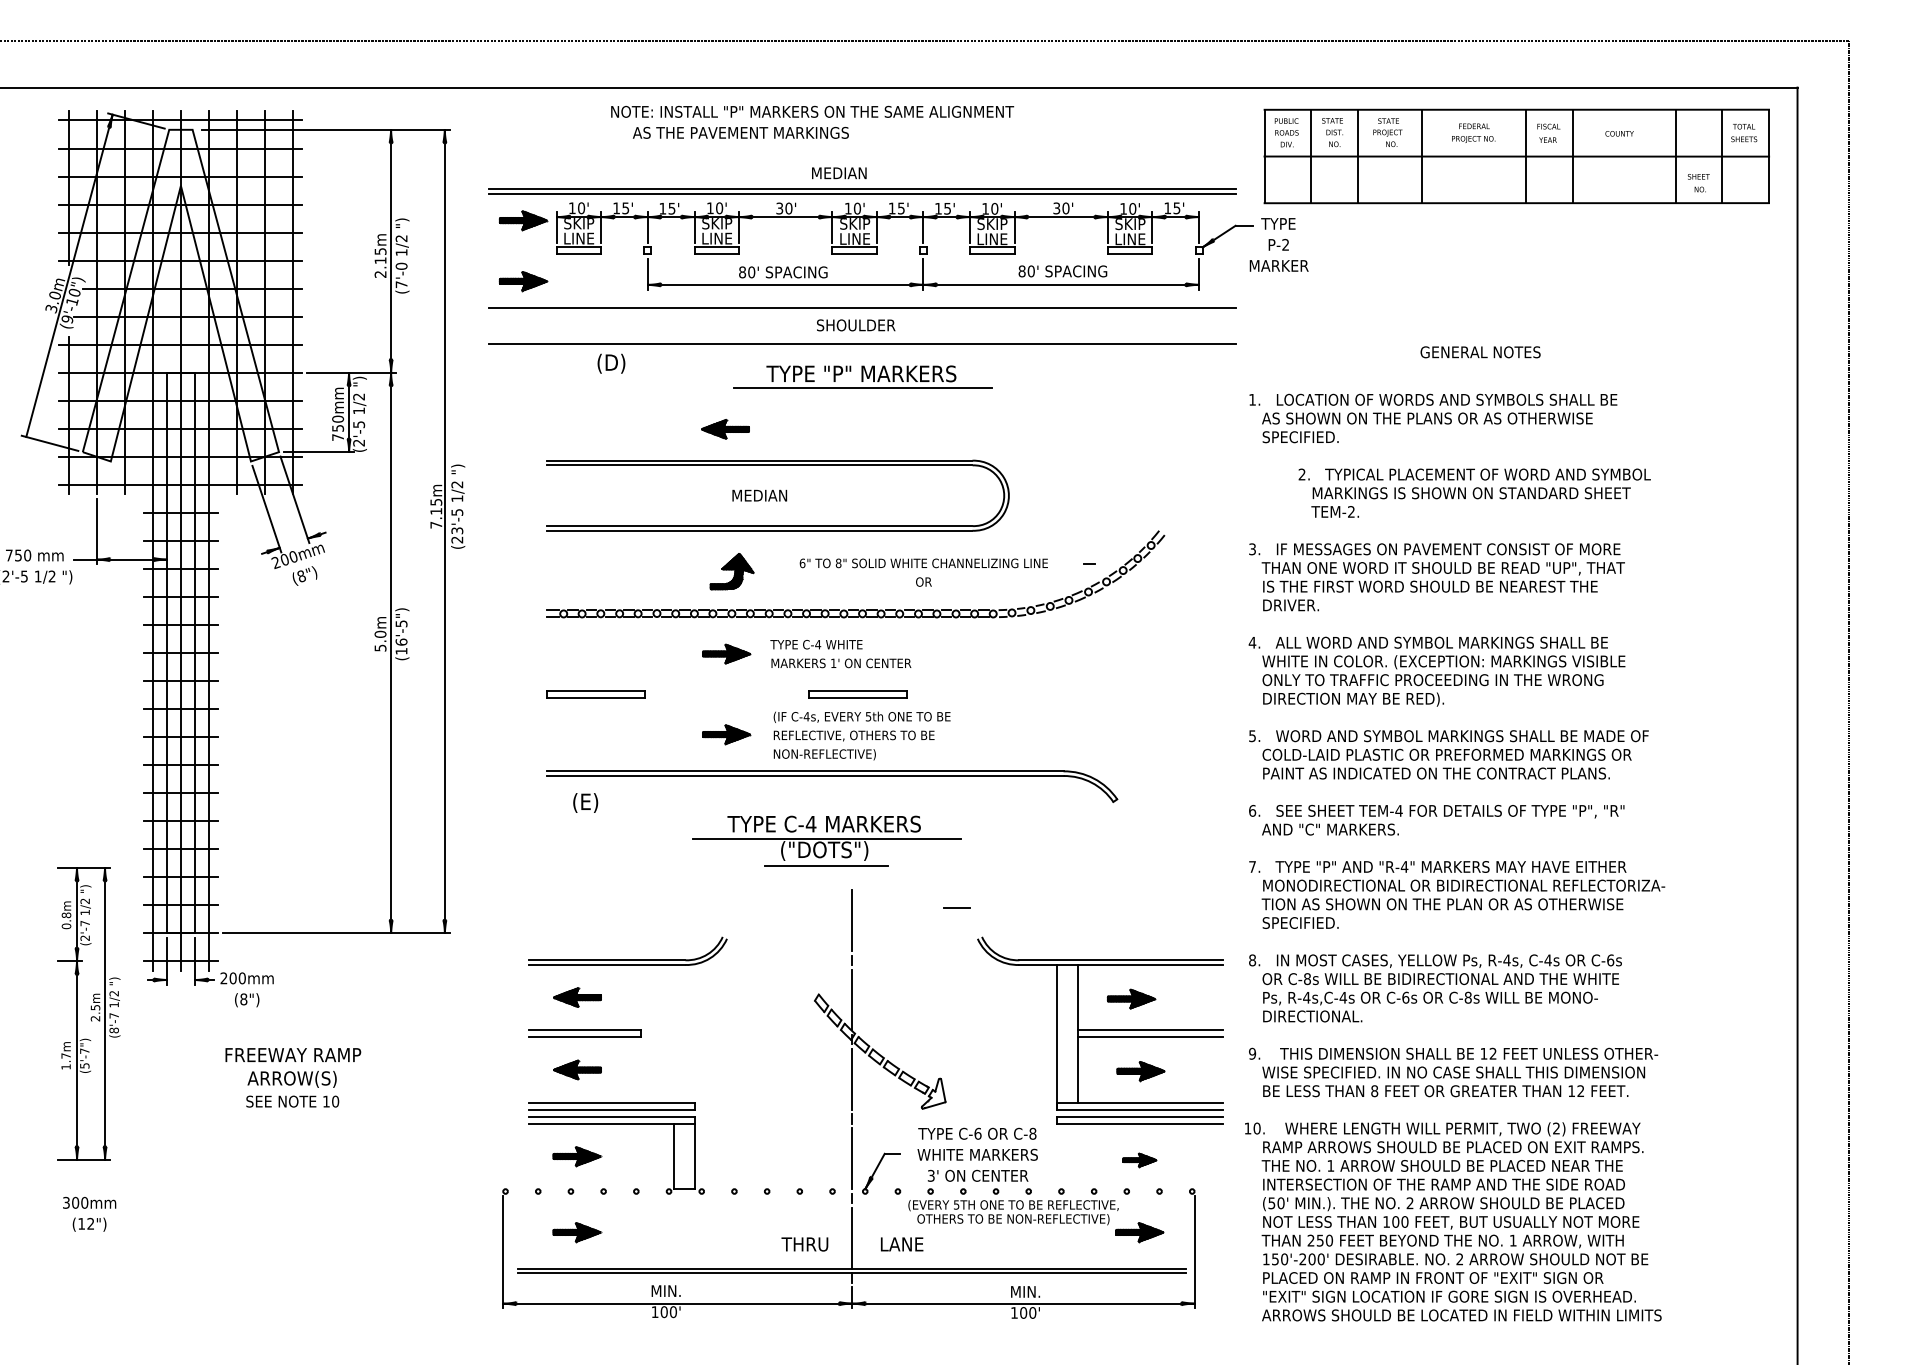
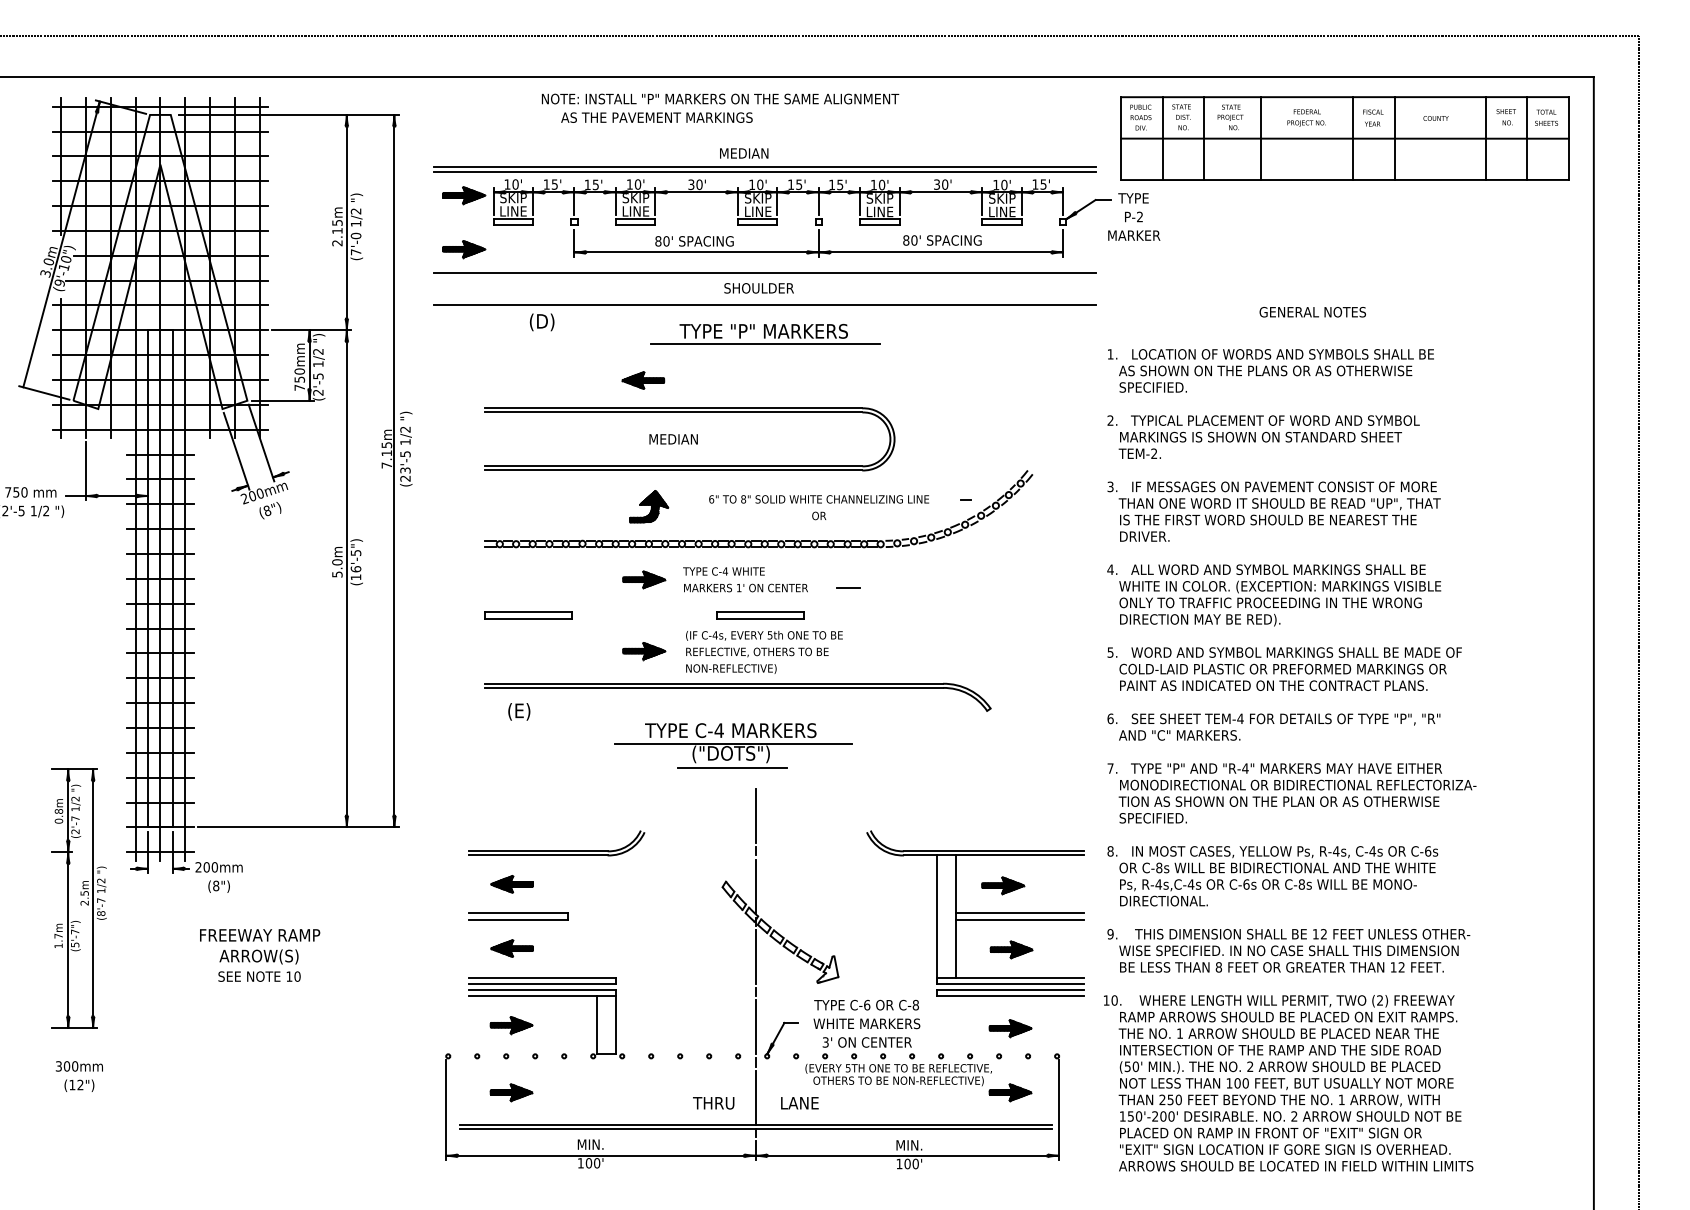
text: (1697, 183) -> (1505, 117), moved
text: (1474, 492) -> (1263, 436), moved
line: (956, 907) -> (848, 587), moved
part: (1139, 1160) -> (1010, 1028), size x1.43

